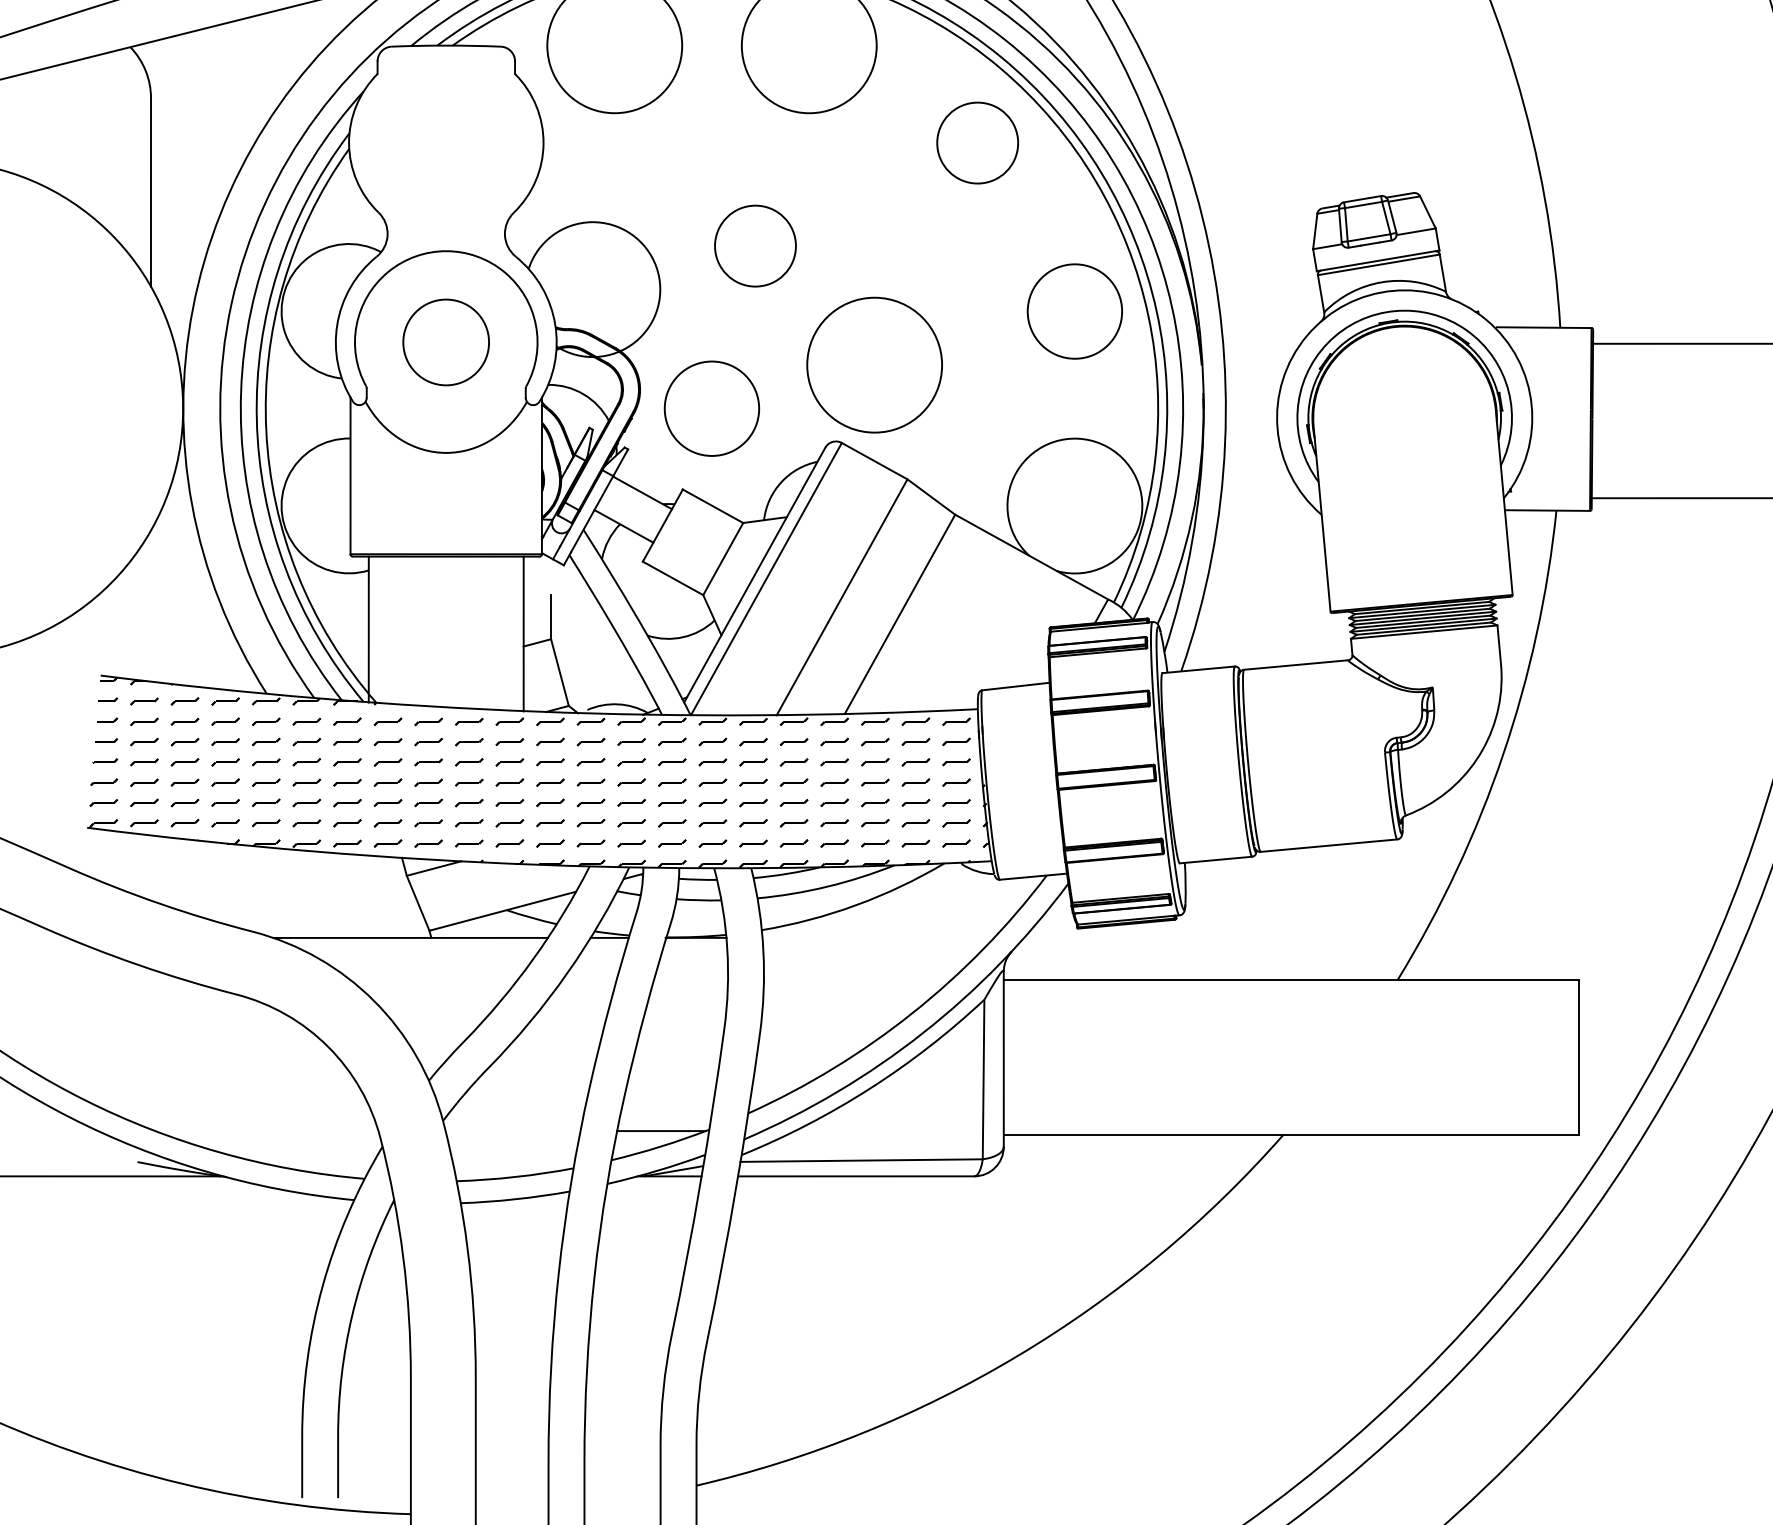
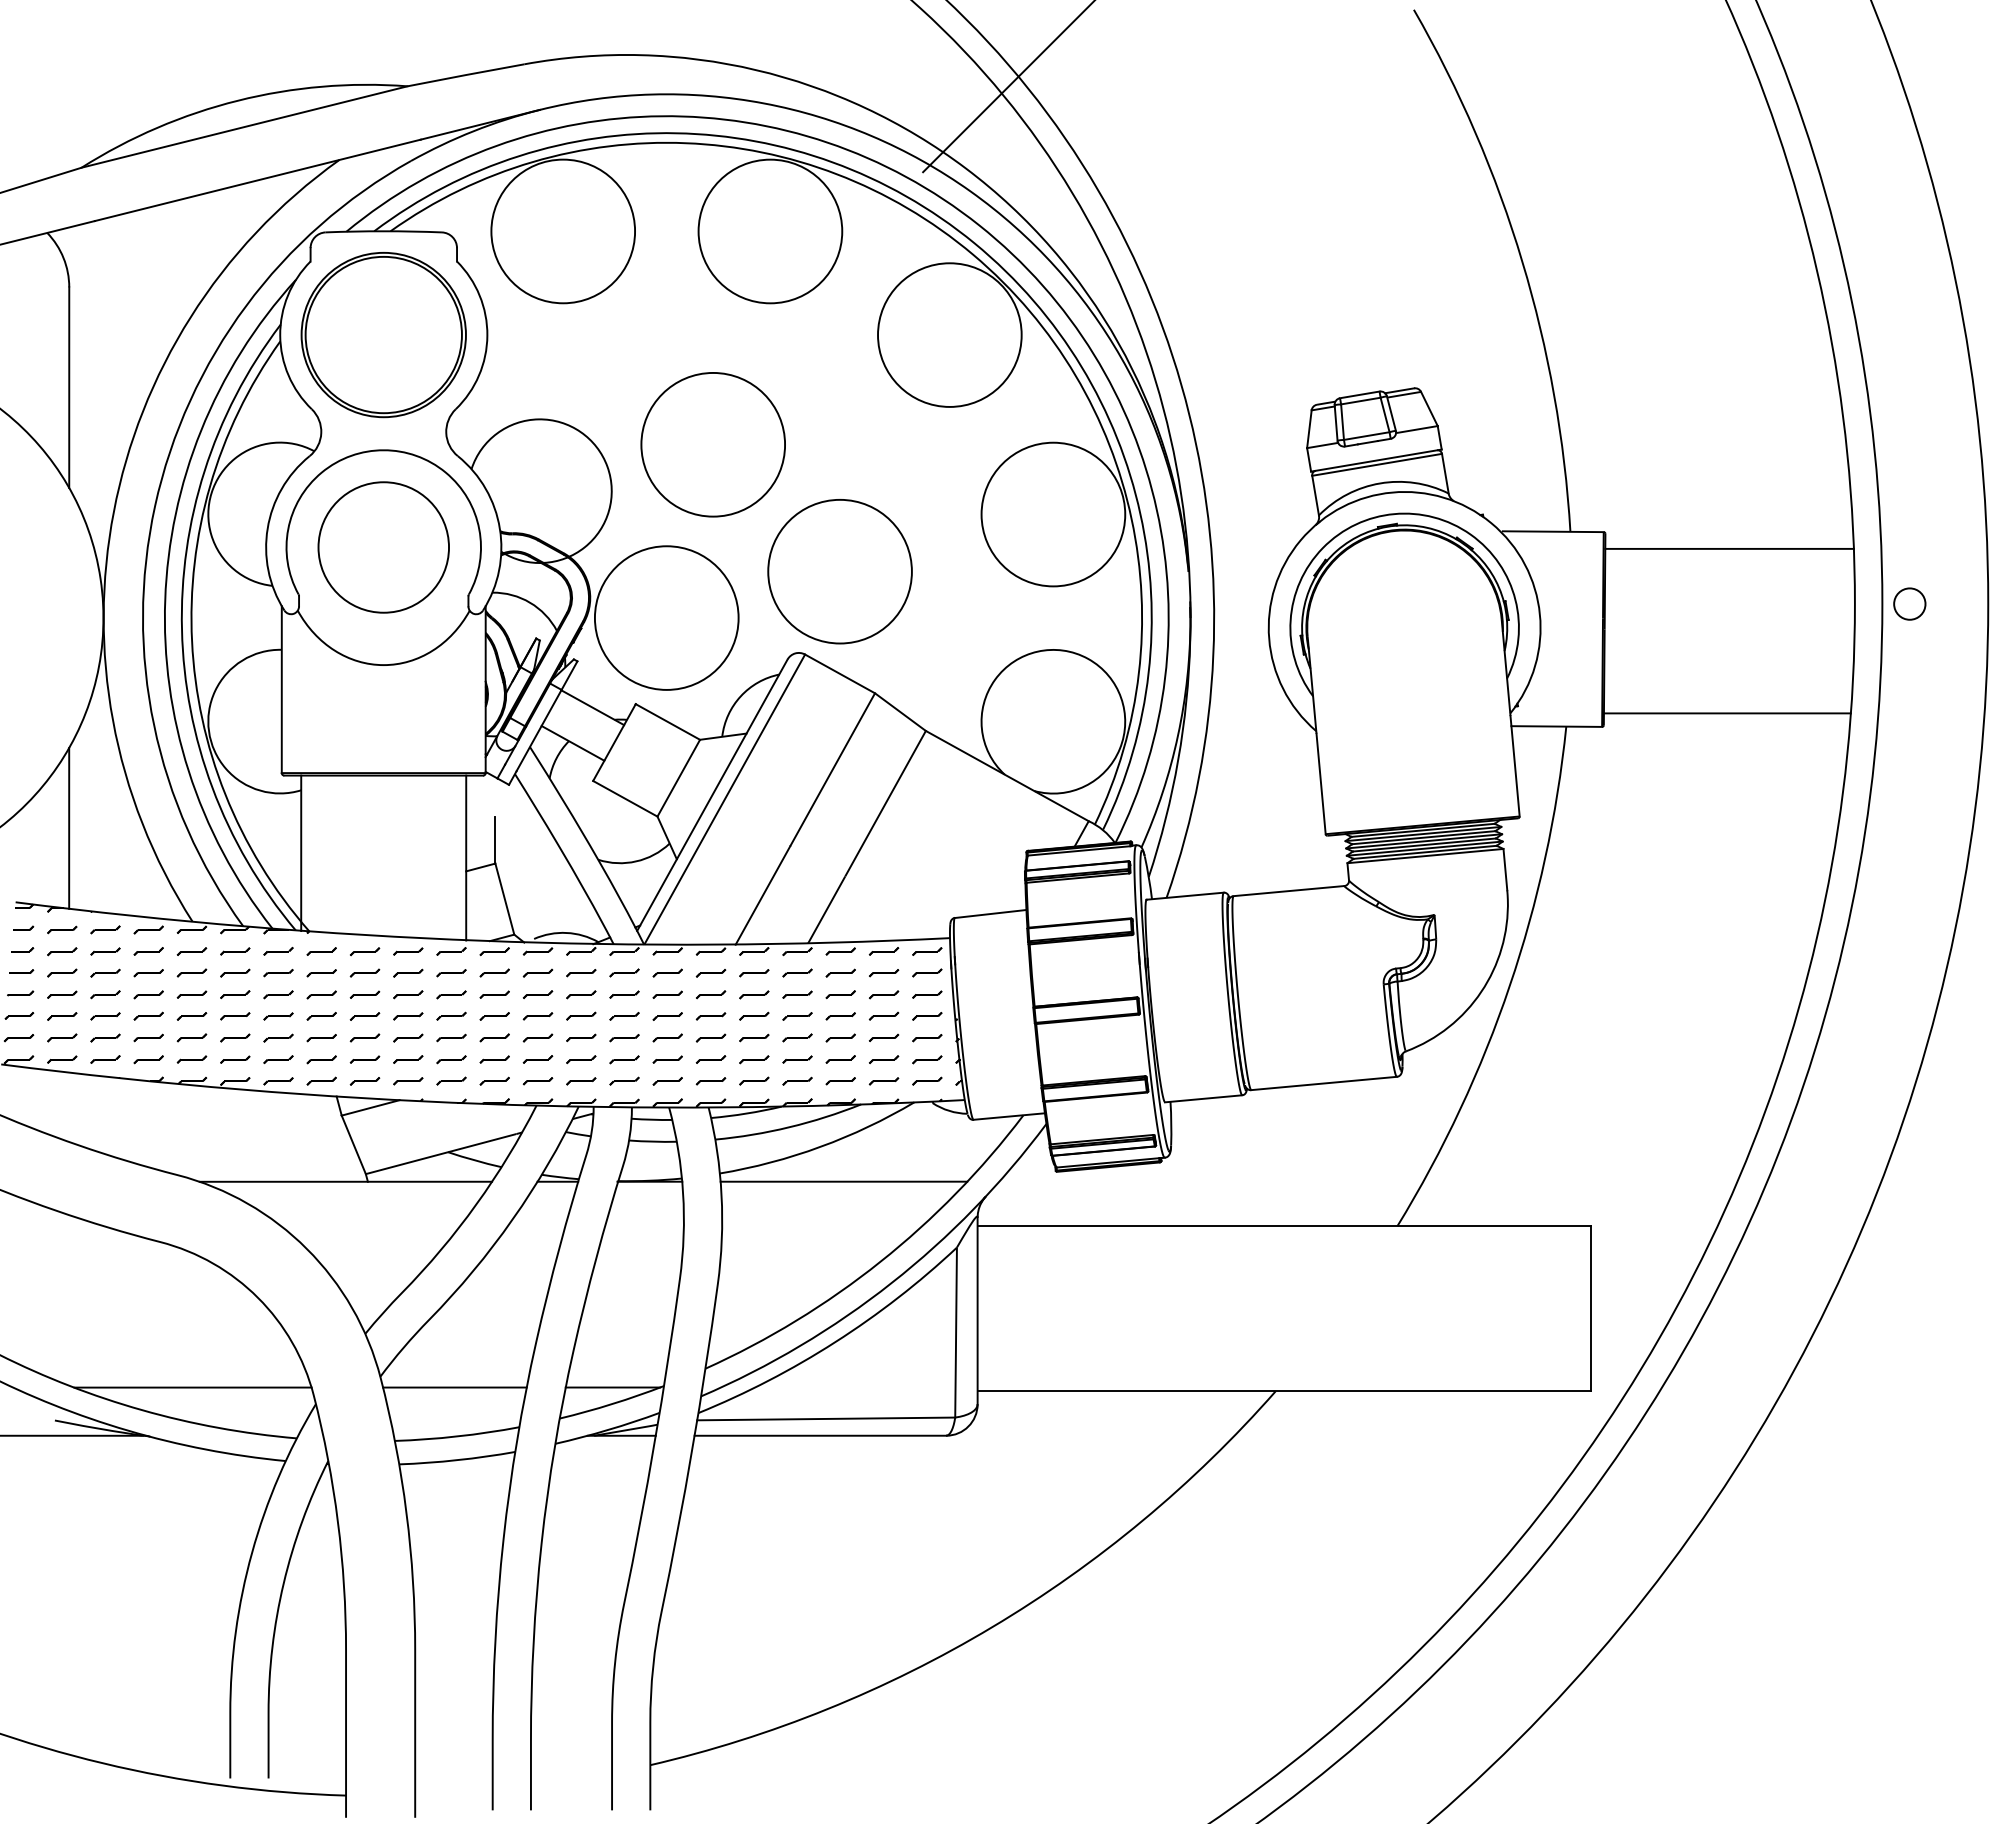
circle: (977, 142) -> (949, 334), size x1.67
part: (446, 143) -> (383, 335), added
circle: (754, 245) -> (712, 444), size x1.67
circle: (1075, 311) -> (1053, 514), size x1.43
circle: (446, 342) -> (383, 547), size x1.43
circle: (711, 408) -> (666, 617), size x1.43
line: (151, 605) -> (69, 827), added
line: (877, 937) -> (843, 1181), added
line: (266, 1131) -> (192, 1387), added
line: (512, 1131) -> (454, 1387), added

